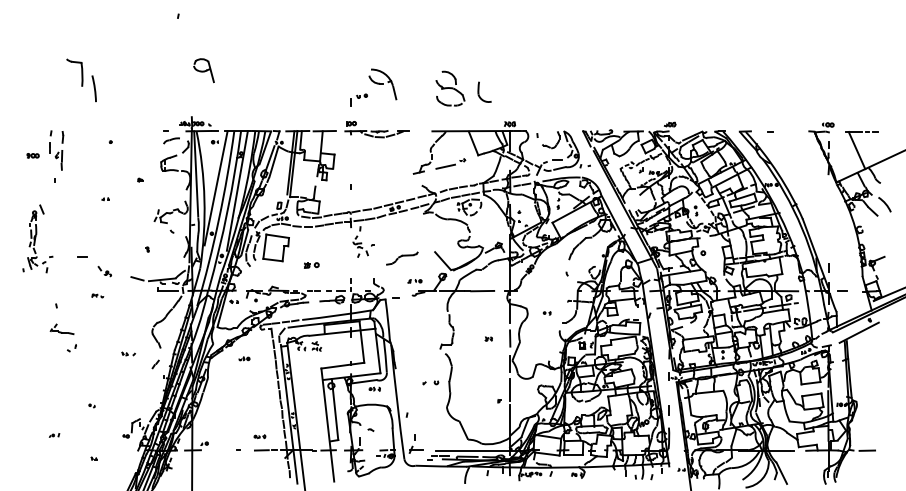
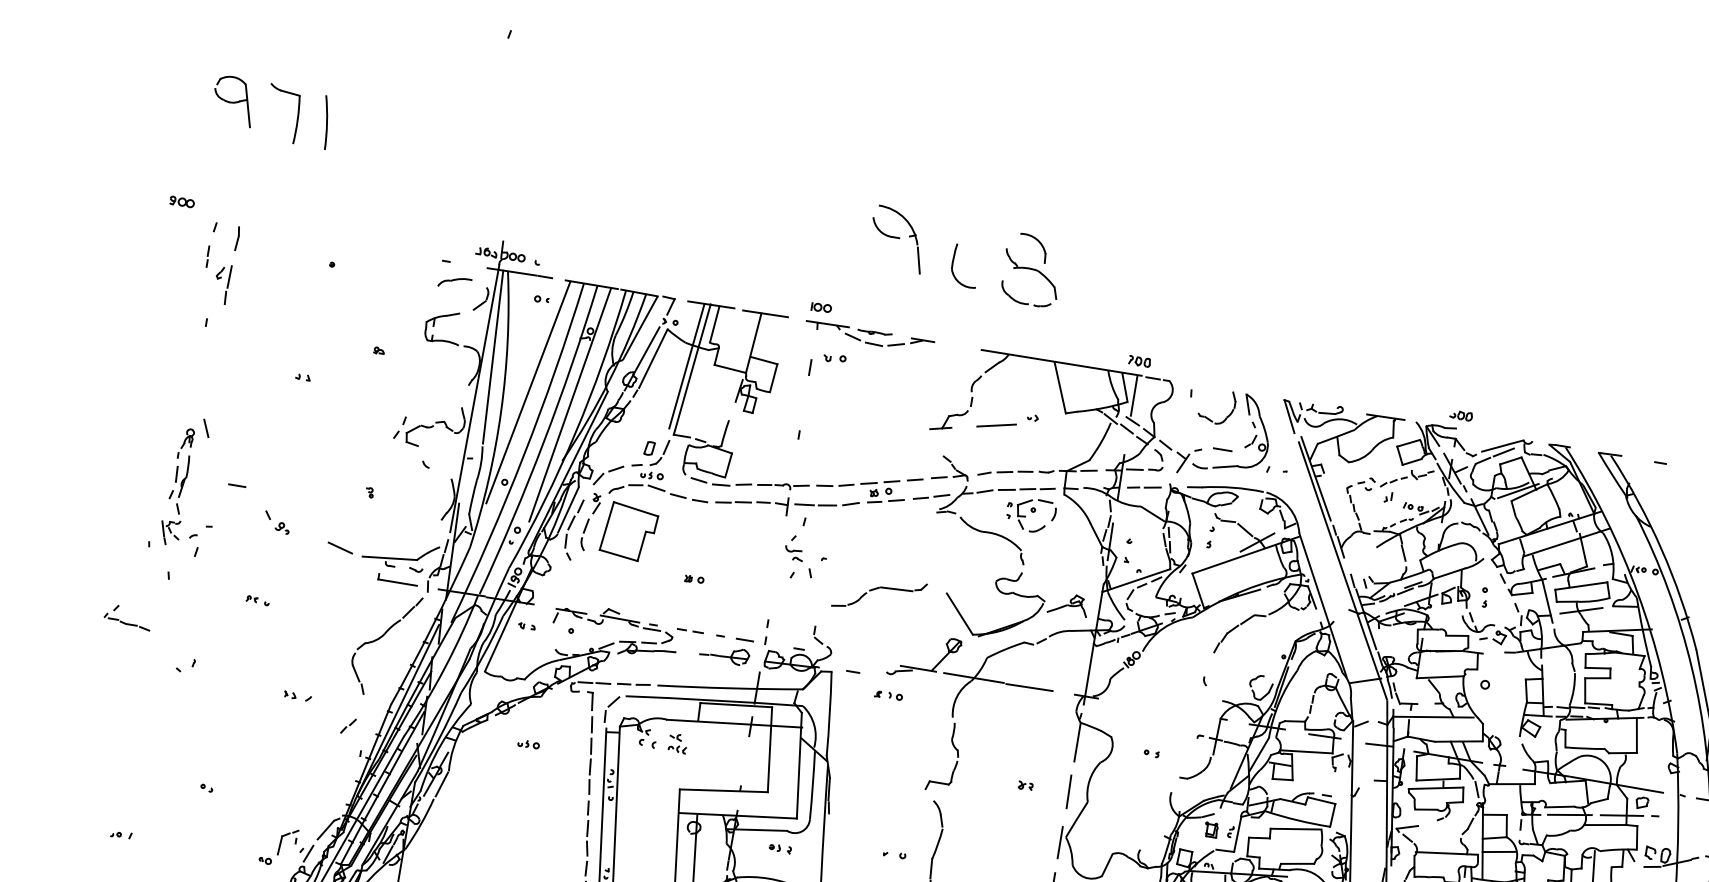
part: (203, 70) -> (232, 100), moved
line: (93, 87) -> (324, 119), moved
part: (484, 91) -> (964, 265), moved
part: (358, 99) -> (826, 363), moved
part: (32, 155) -> (181, 201), moved
part: (37, 238) -> (187, 485), moved
part: (402, 258) -> (879, 595), size x1.43
part: (311, 265) -> (694, 579), size x0.62
part: (414, 281) -> (887, 695), moved
part: (97, 295) -> (257, 599), moved
part: (61, 329) -> (126, 617), moved
part: (430, 383) -> (893, 855), size x0.71

